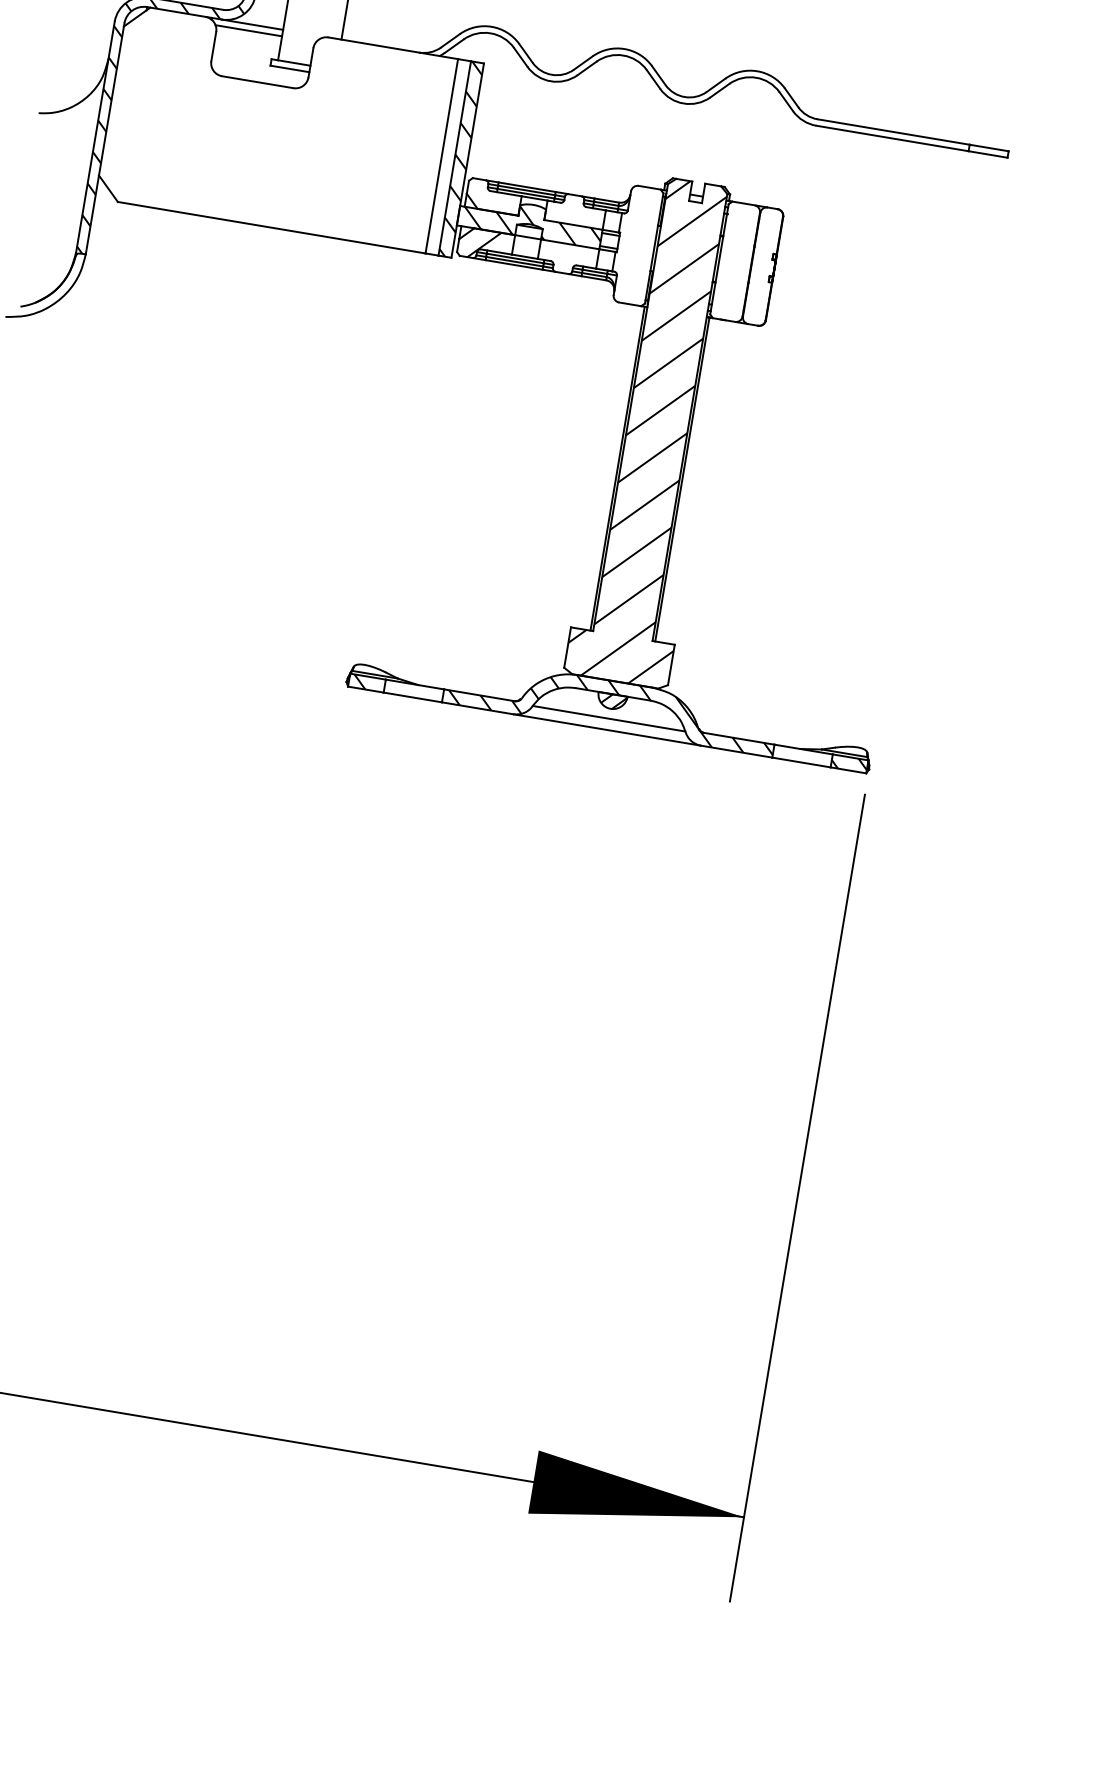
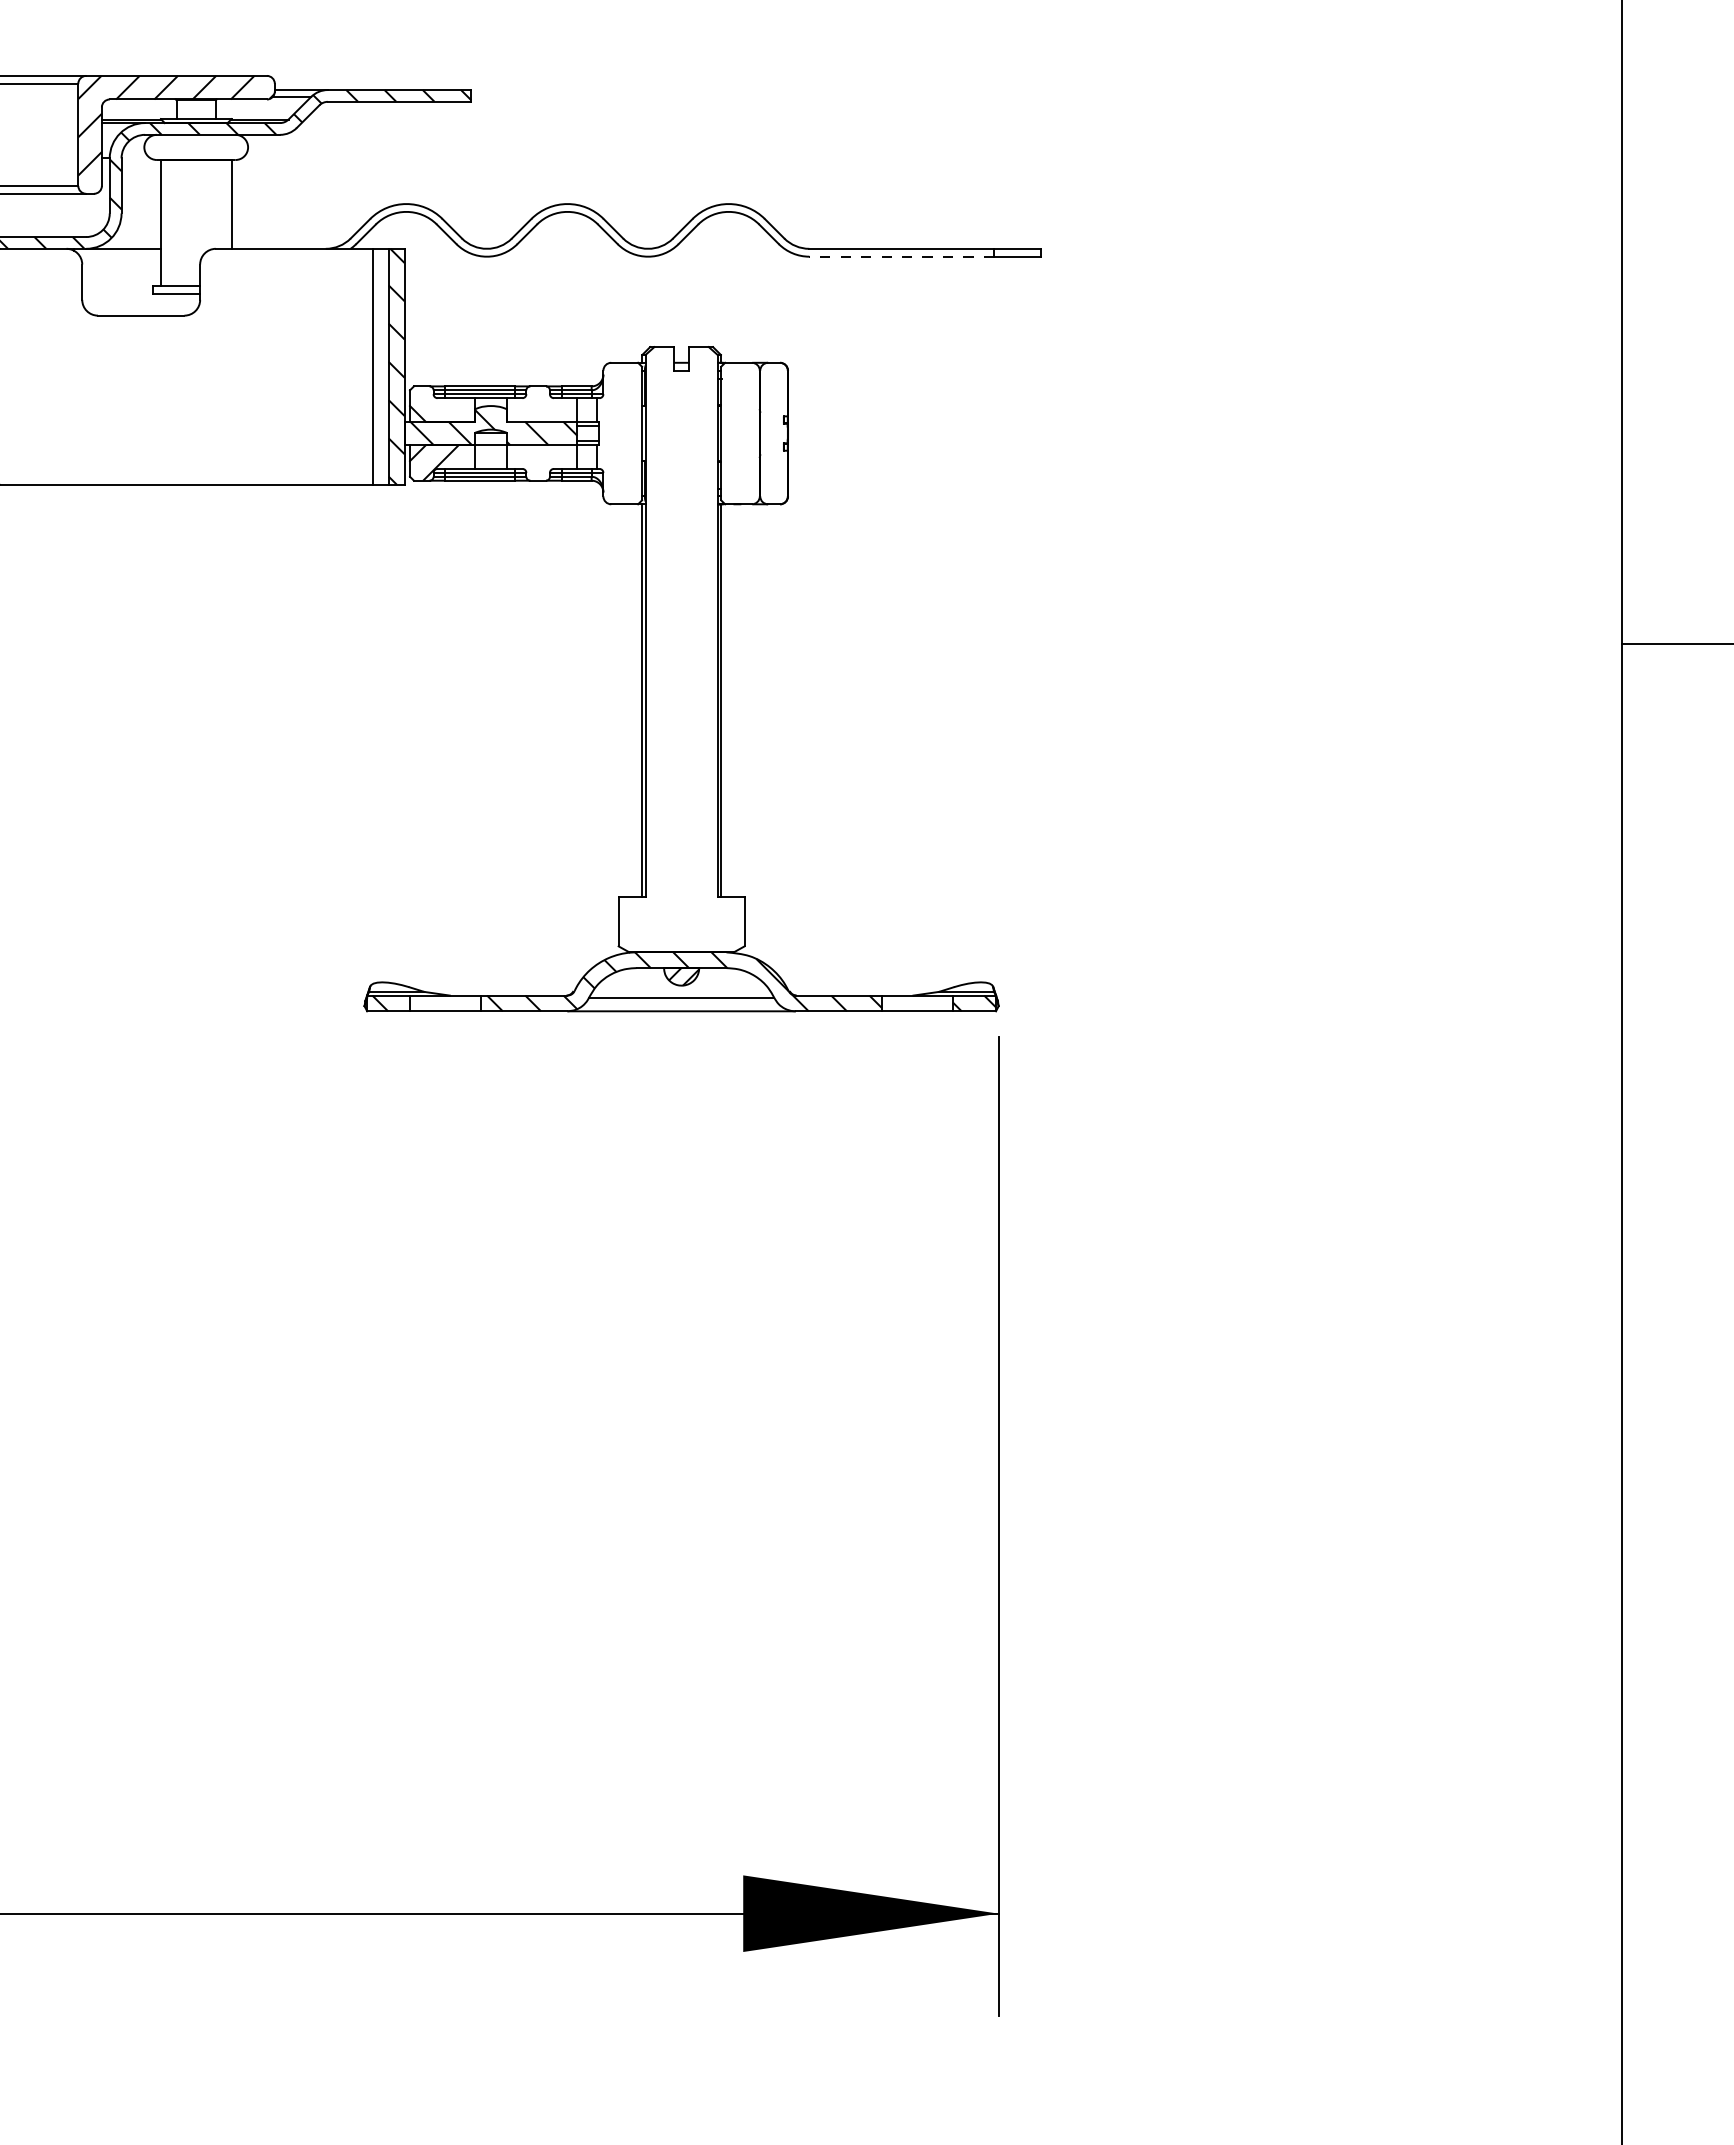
line: (248, 30) -> (120, 256), removed
line: (892, 138) -> (901, 256), solid -> dashed
hatch: (656, 431) -> (681, 649), removed

